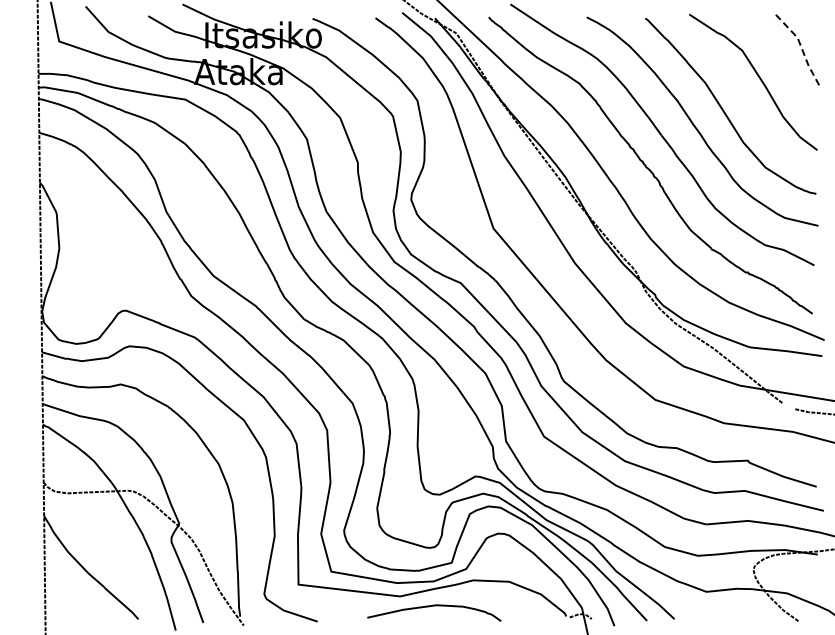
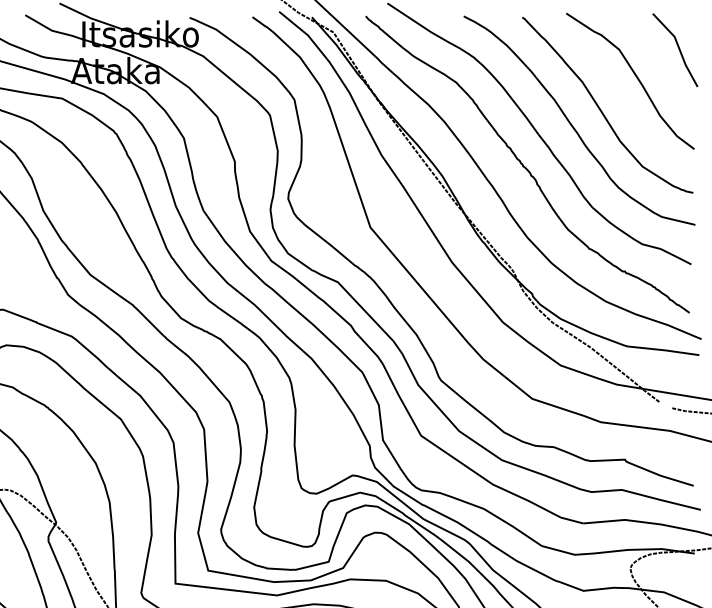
line: (801, 48) -> (678, 47), dashed -> solid

